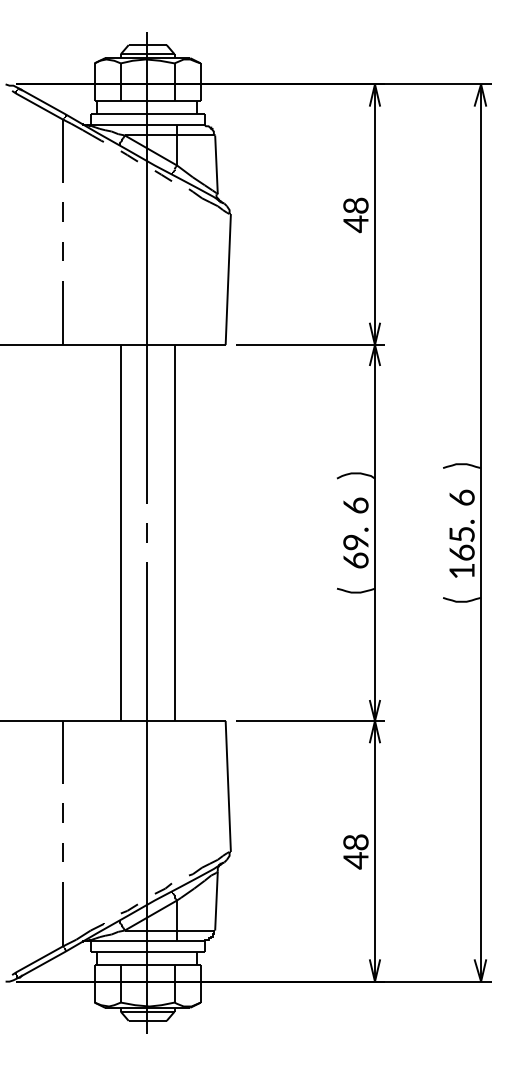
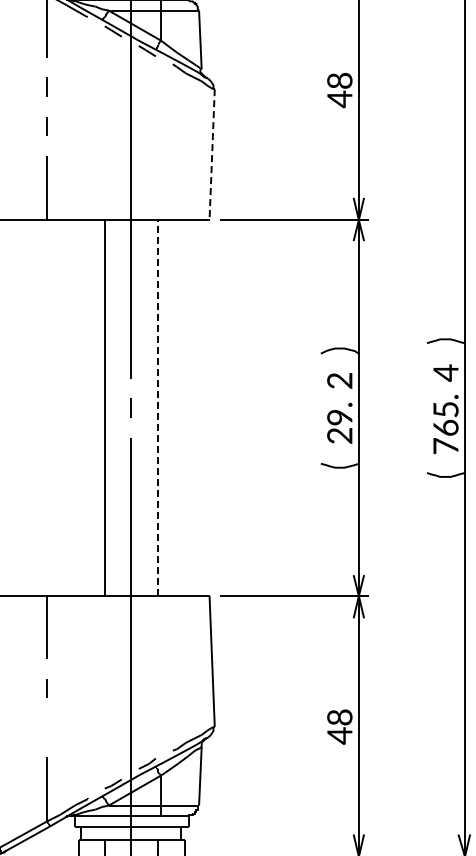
line: (228, 279) -> (212, 154), solid -> dashed
text: (462, 497) -> (446, 372), 6 -> 4
text: (355, 505) -> (339, 380), 6 -> 2
line: (174, 533) -> (158, 408), solid -> dashed
text: (355, 560) -> (339, 435), 6 -> 2
text: (461, 570) -> (445, 445), 1 -> 7
line: (62, 852) -> (46, 727), removed

